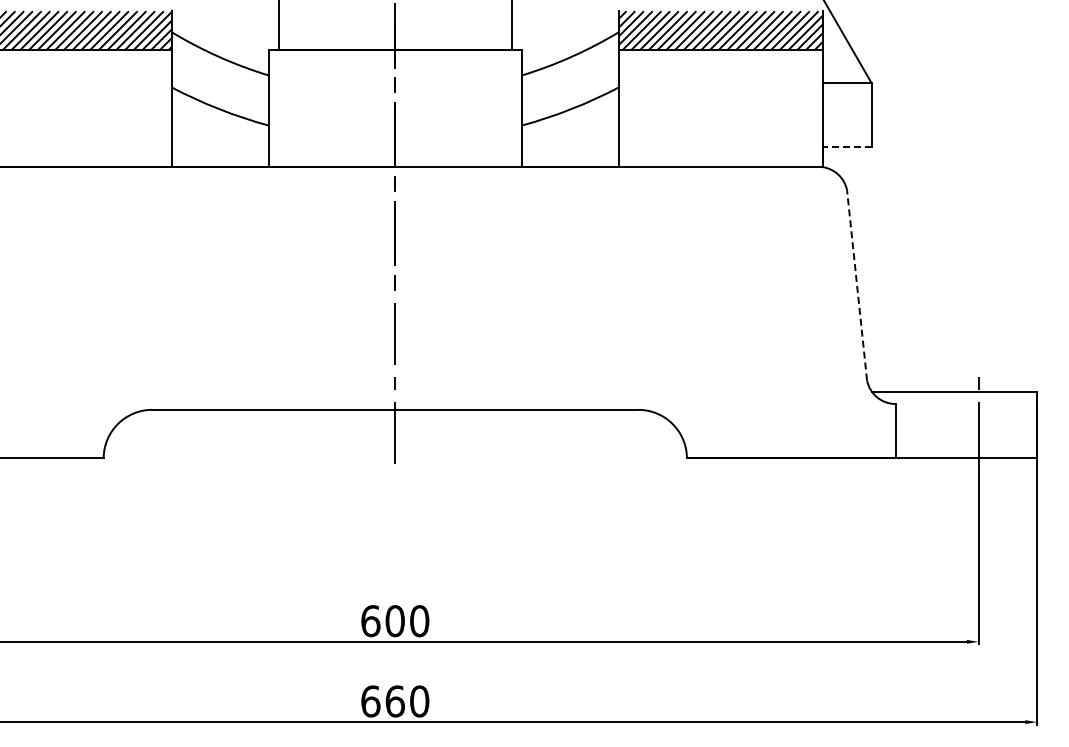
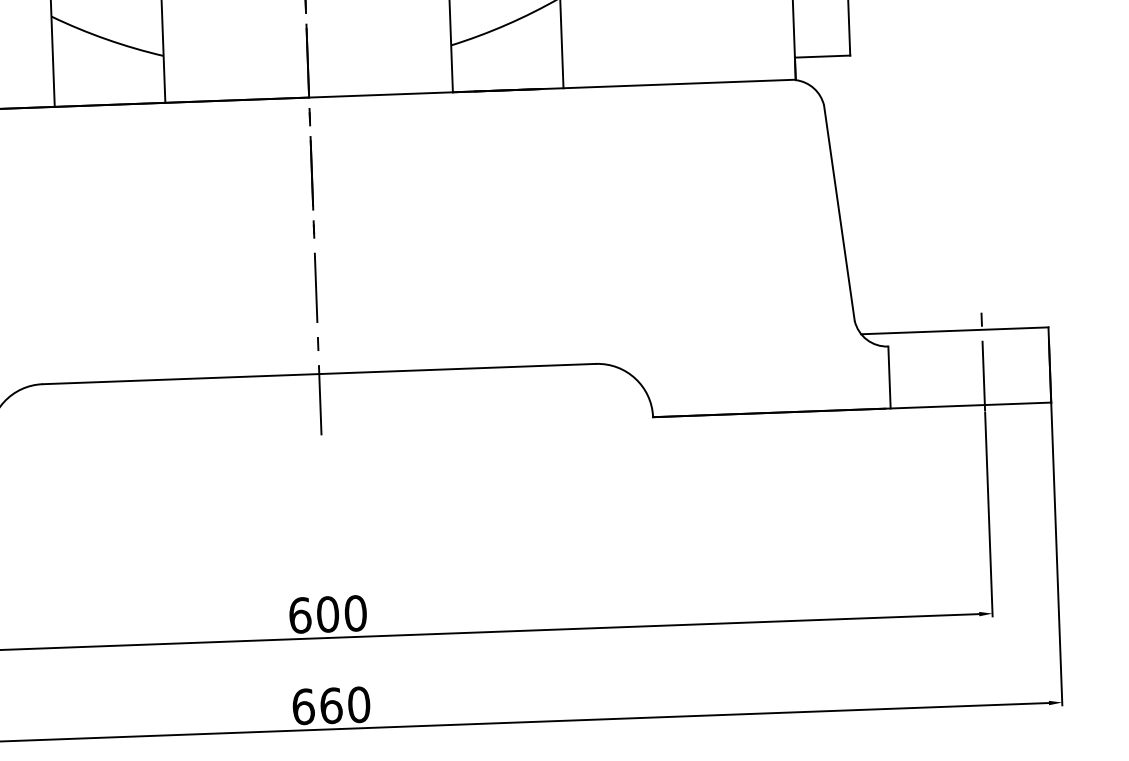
line: (846, 147) -> (821, 56), dashed -> solid
line: (857, 285) -> (839, 213), dashed -> solid

